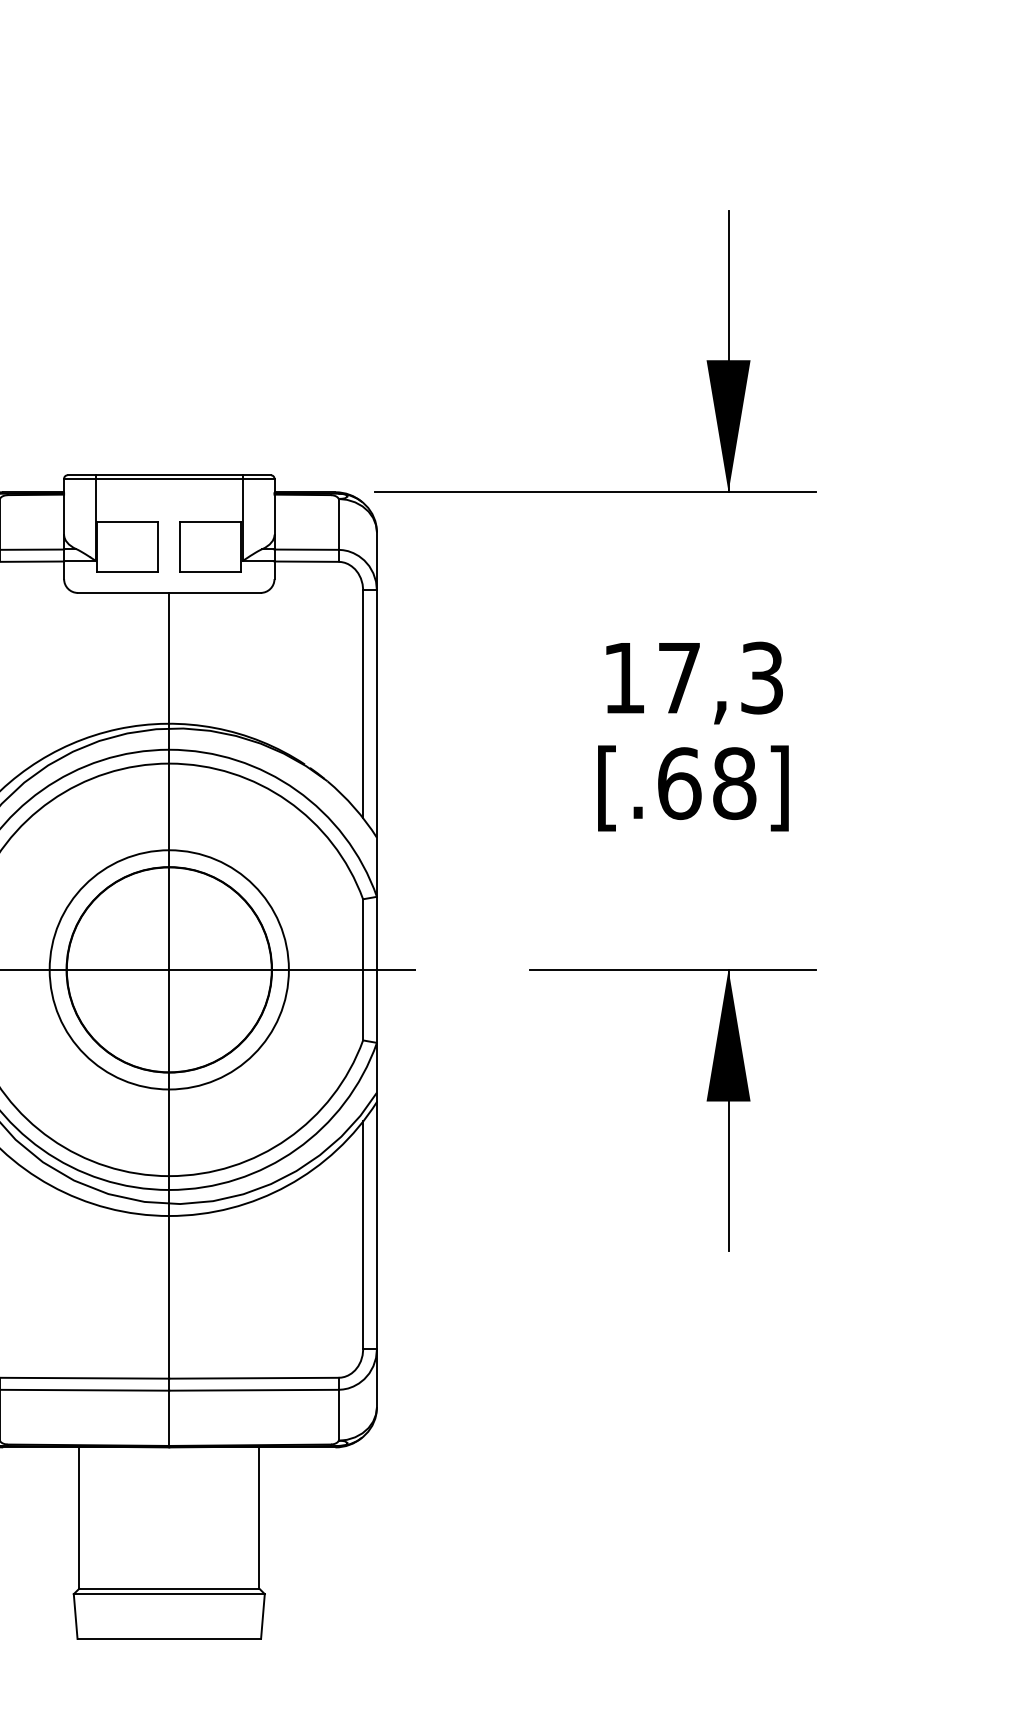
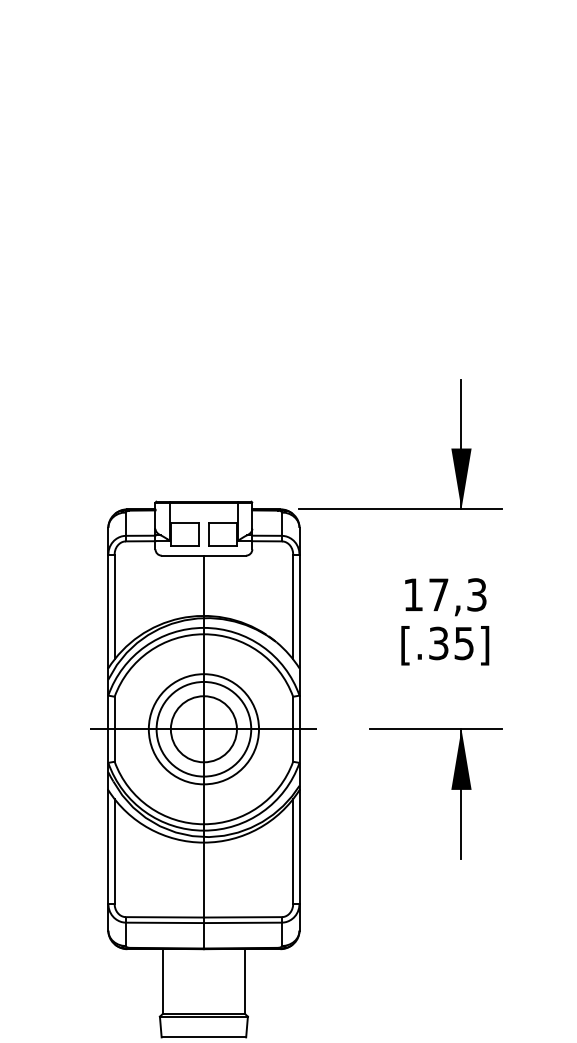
text: (706, 783) -> (451, 643), [.68] -> [.35]
circle: (168, 970) -> (203, 729), size x0.7

